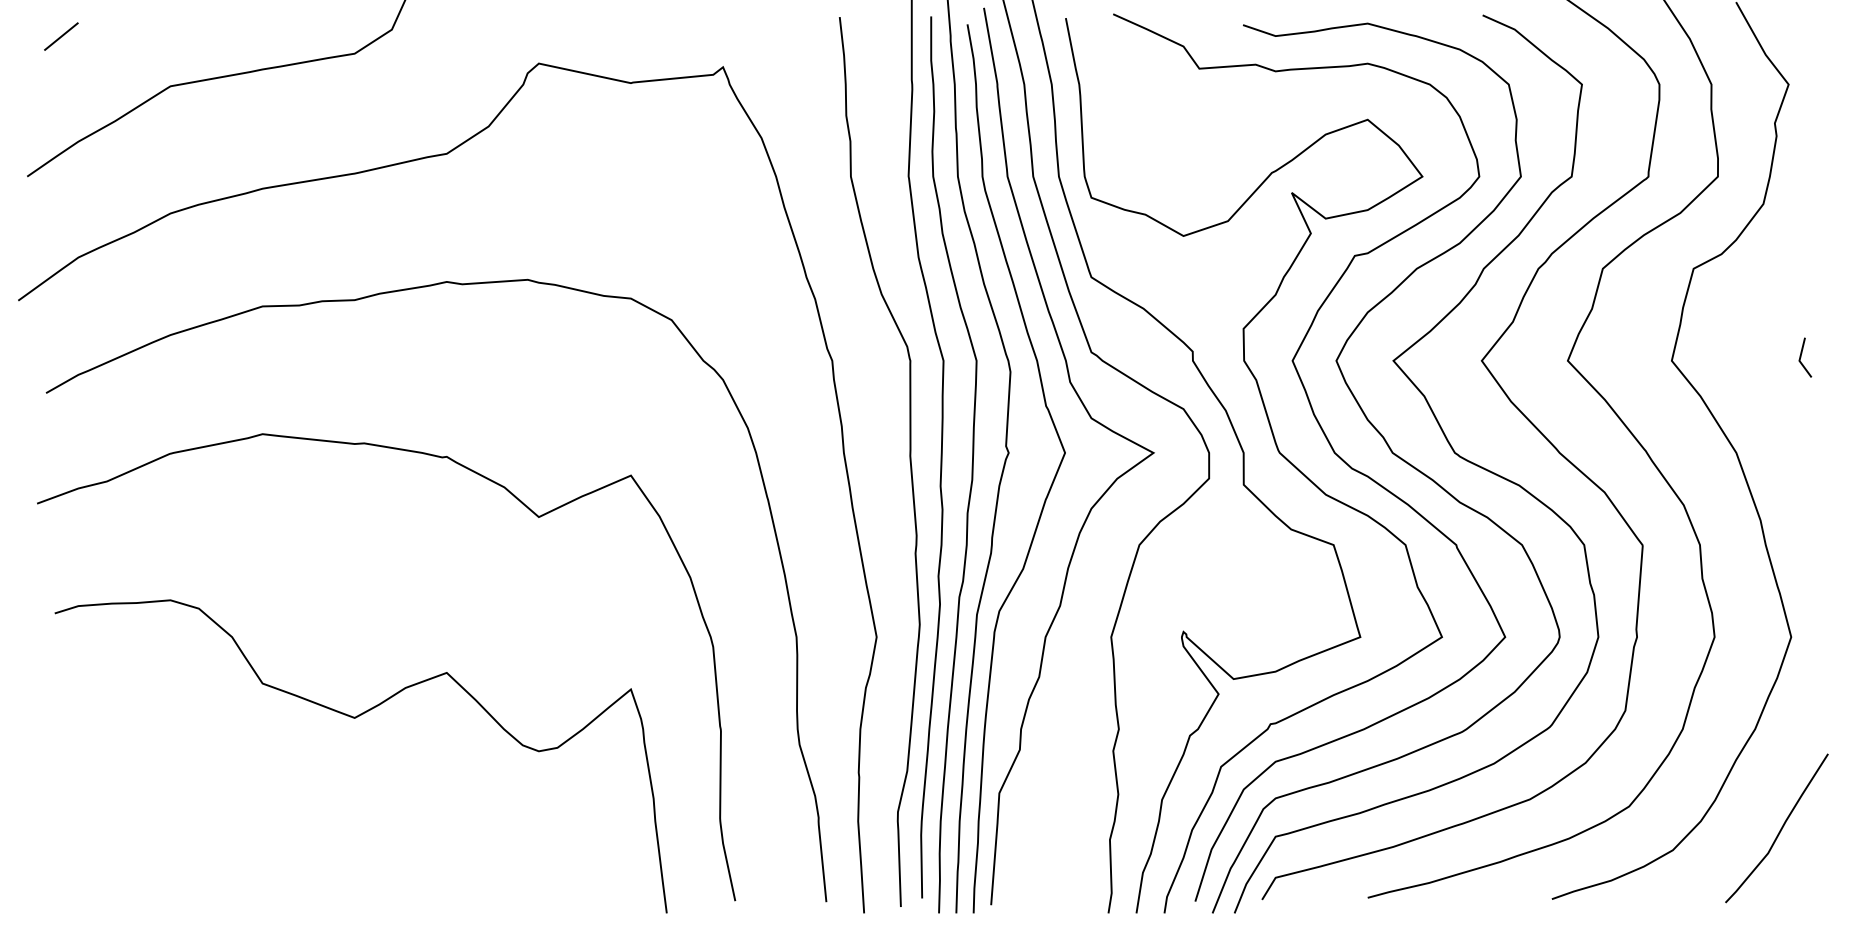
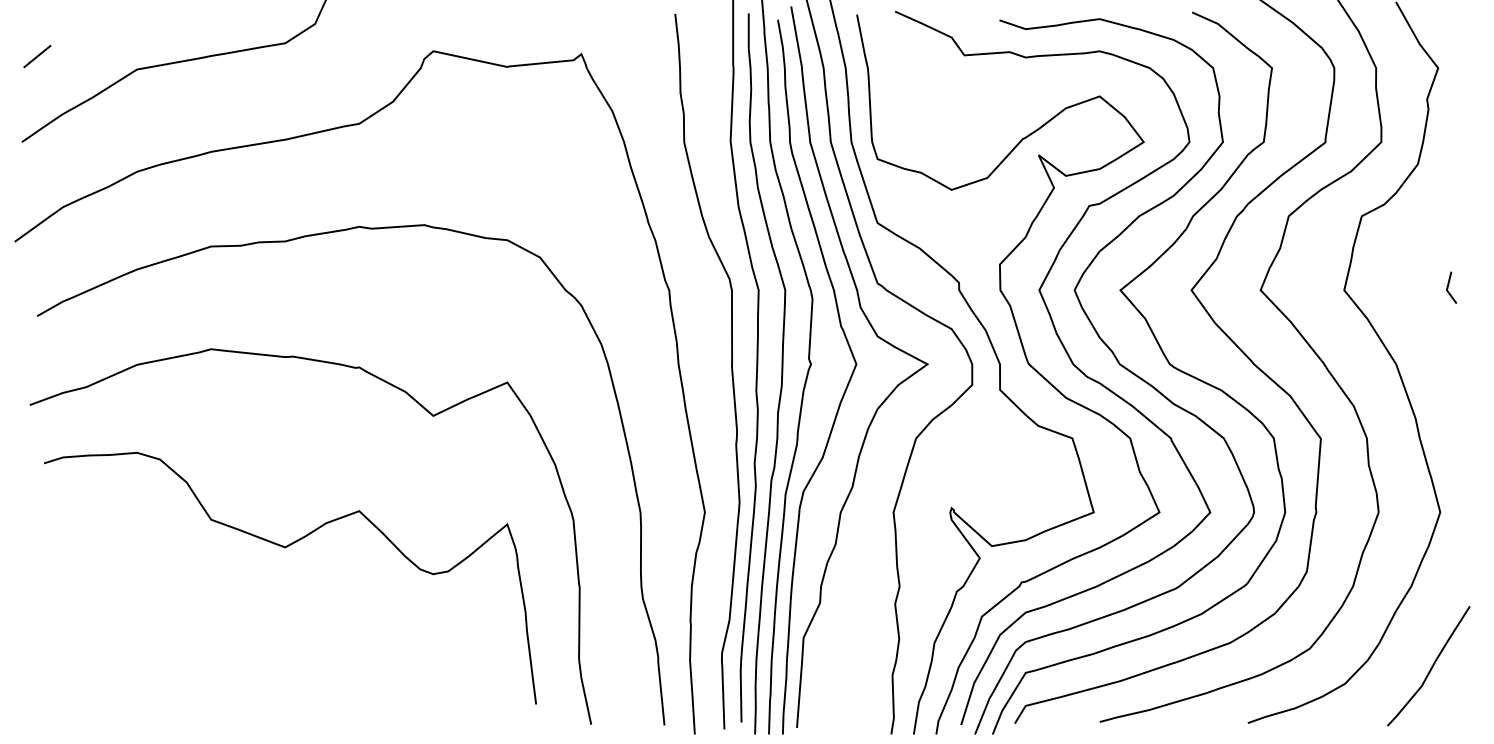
line: (61, 36) -> (37, 56), moved
curve: (355, 719) -> (285, 548), moved

